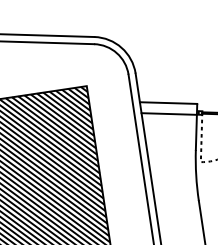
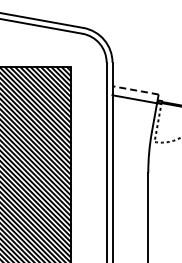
line: (168, 103) -> (135, 90), solid -> dashed

